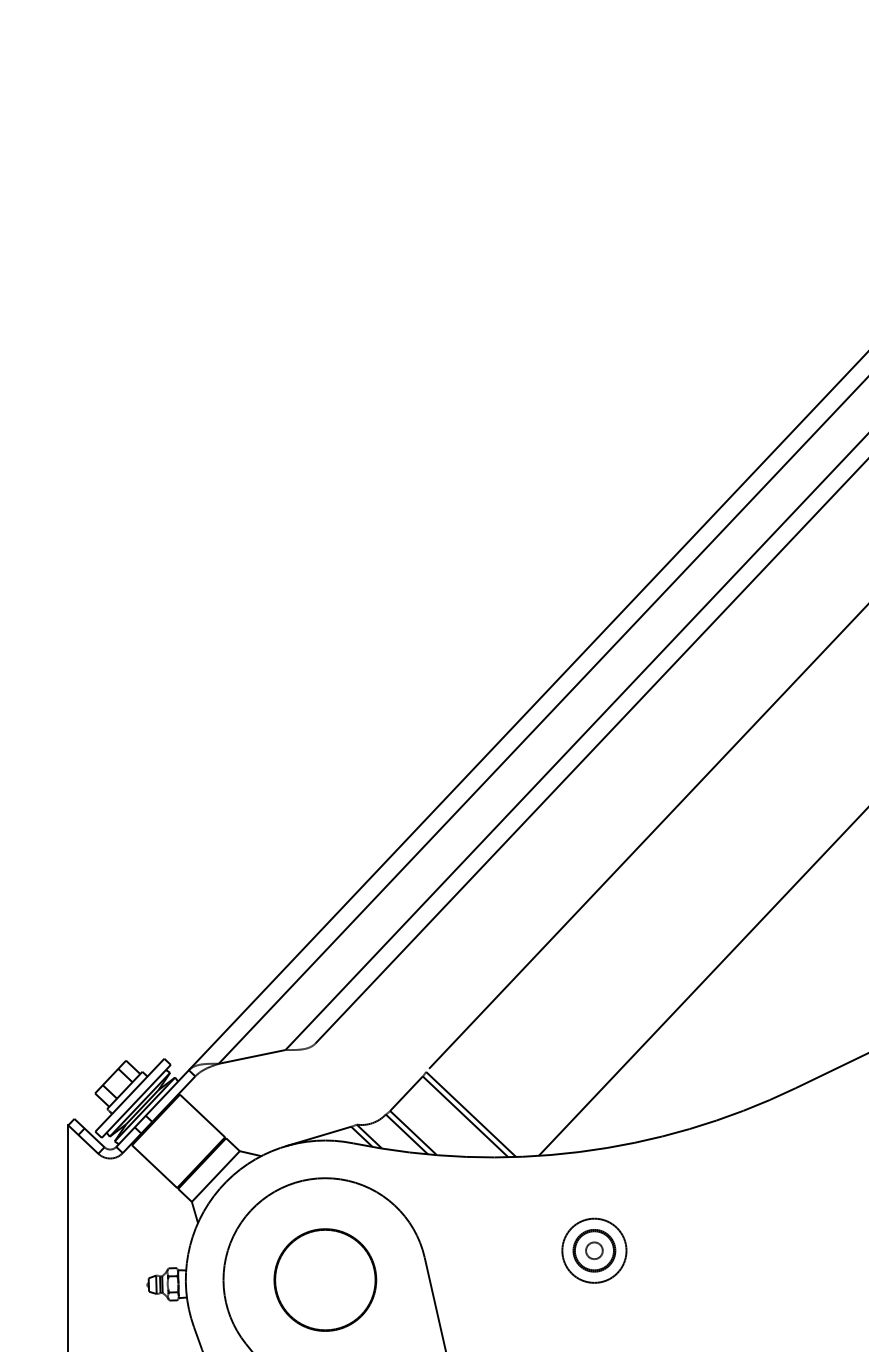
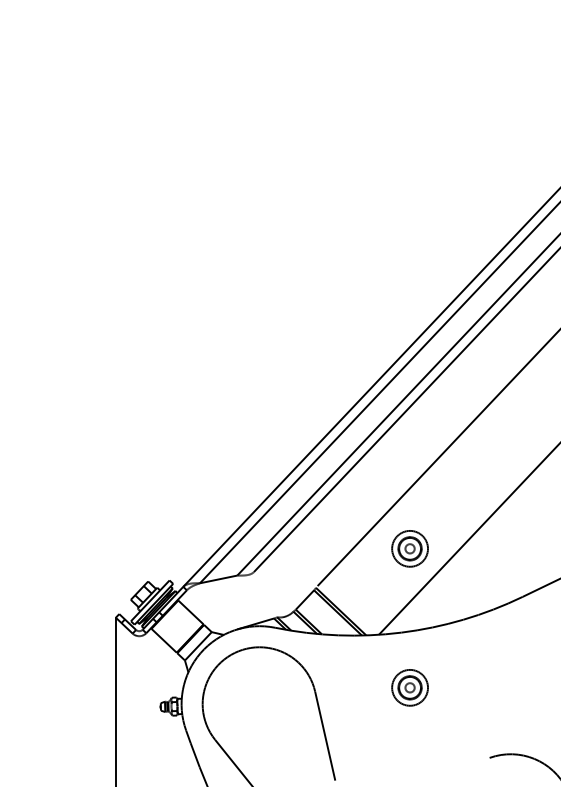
part: (593, 1001) -> (409, 548), added
part: (325, 1278) -> (259, 703), removed

